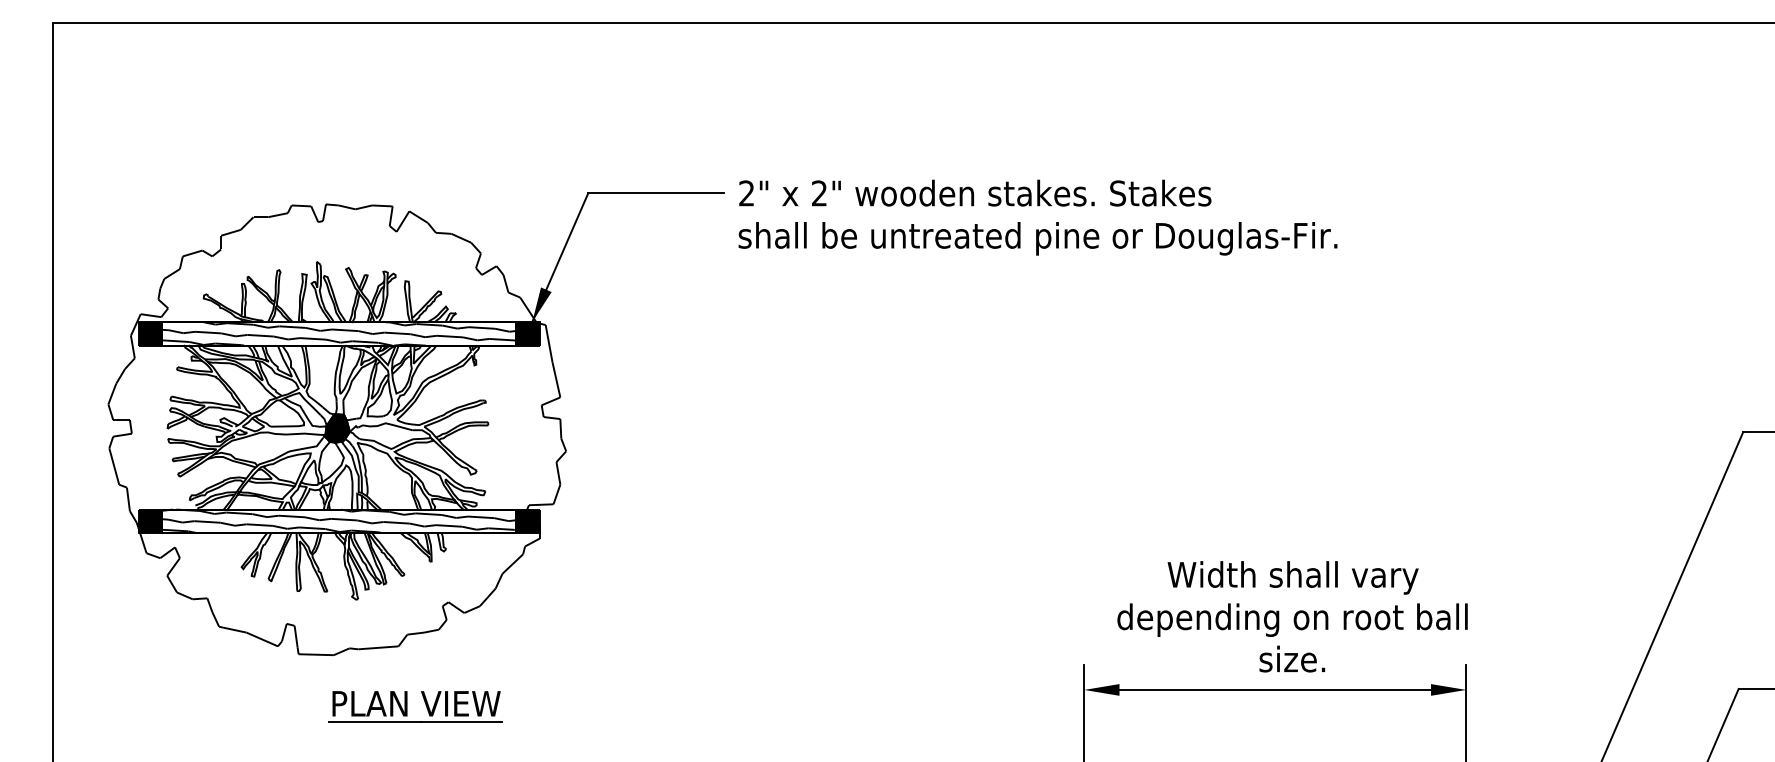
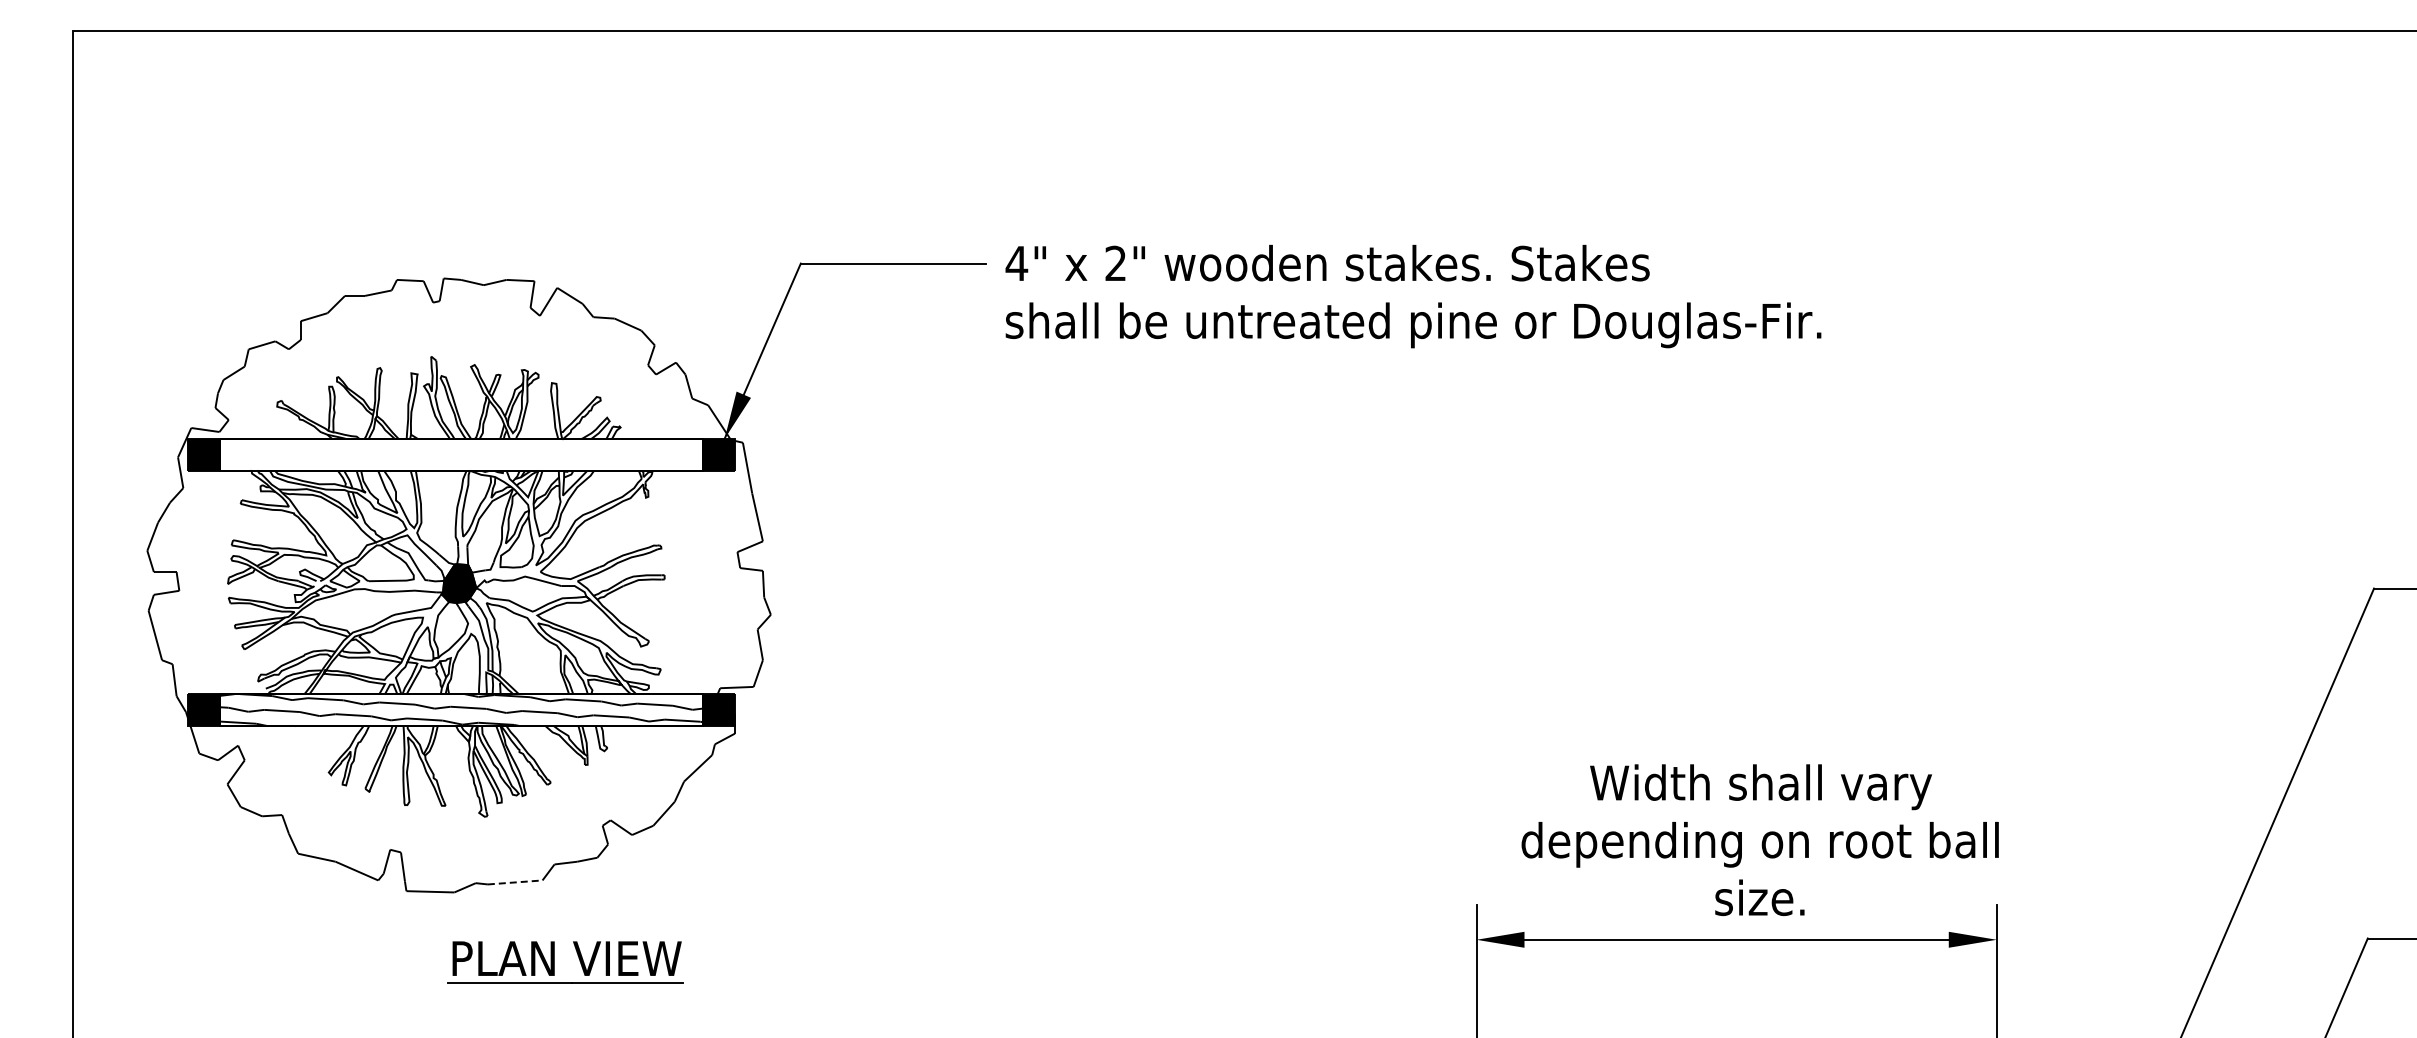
text: (746, 192) -> (1016, 262), 2" -> 4"
hatch: (339, 333) -> (461, 454), removed
line: (378, 647) -> (515, 882), solid -> dashed

